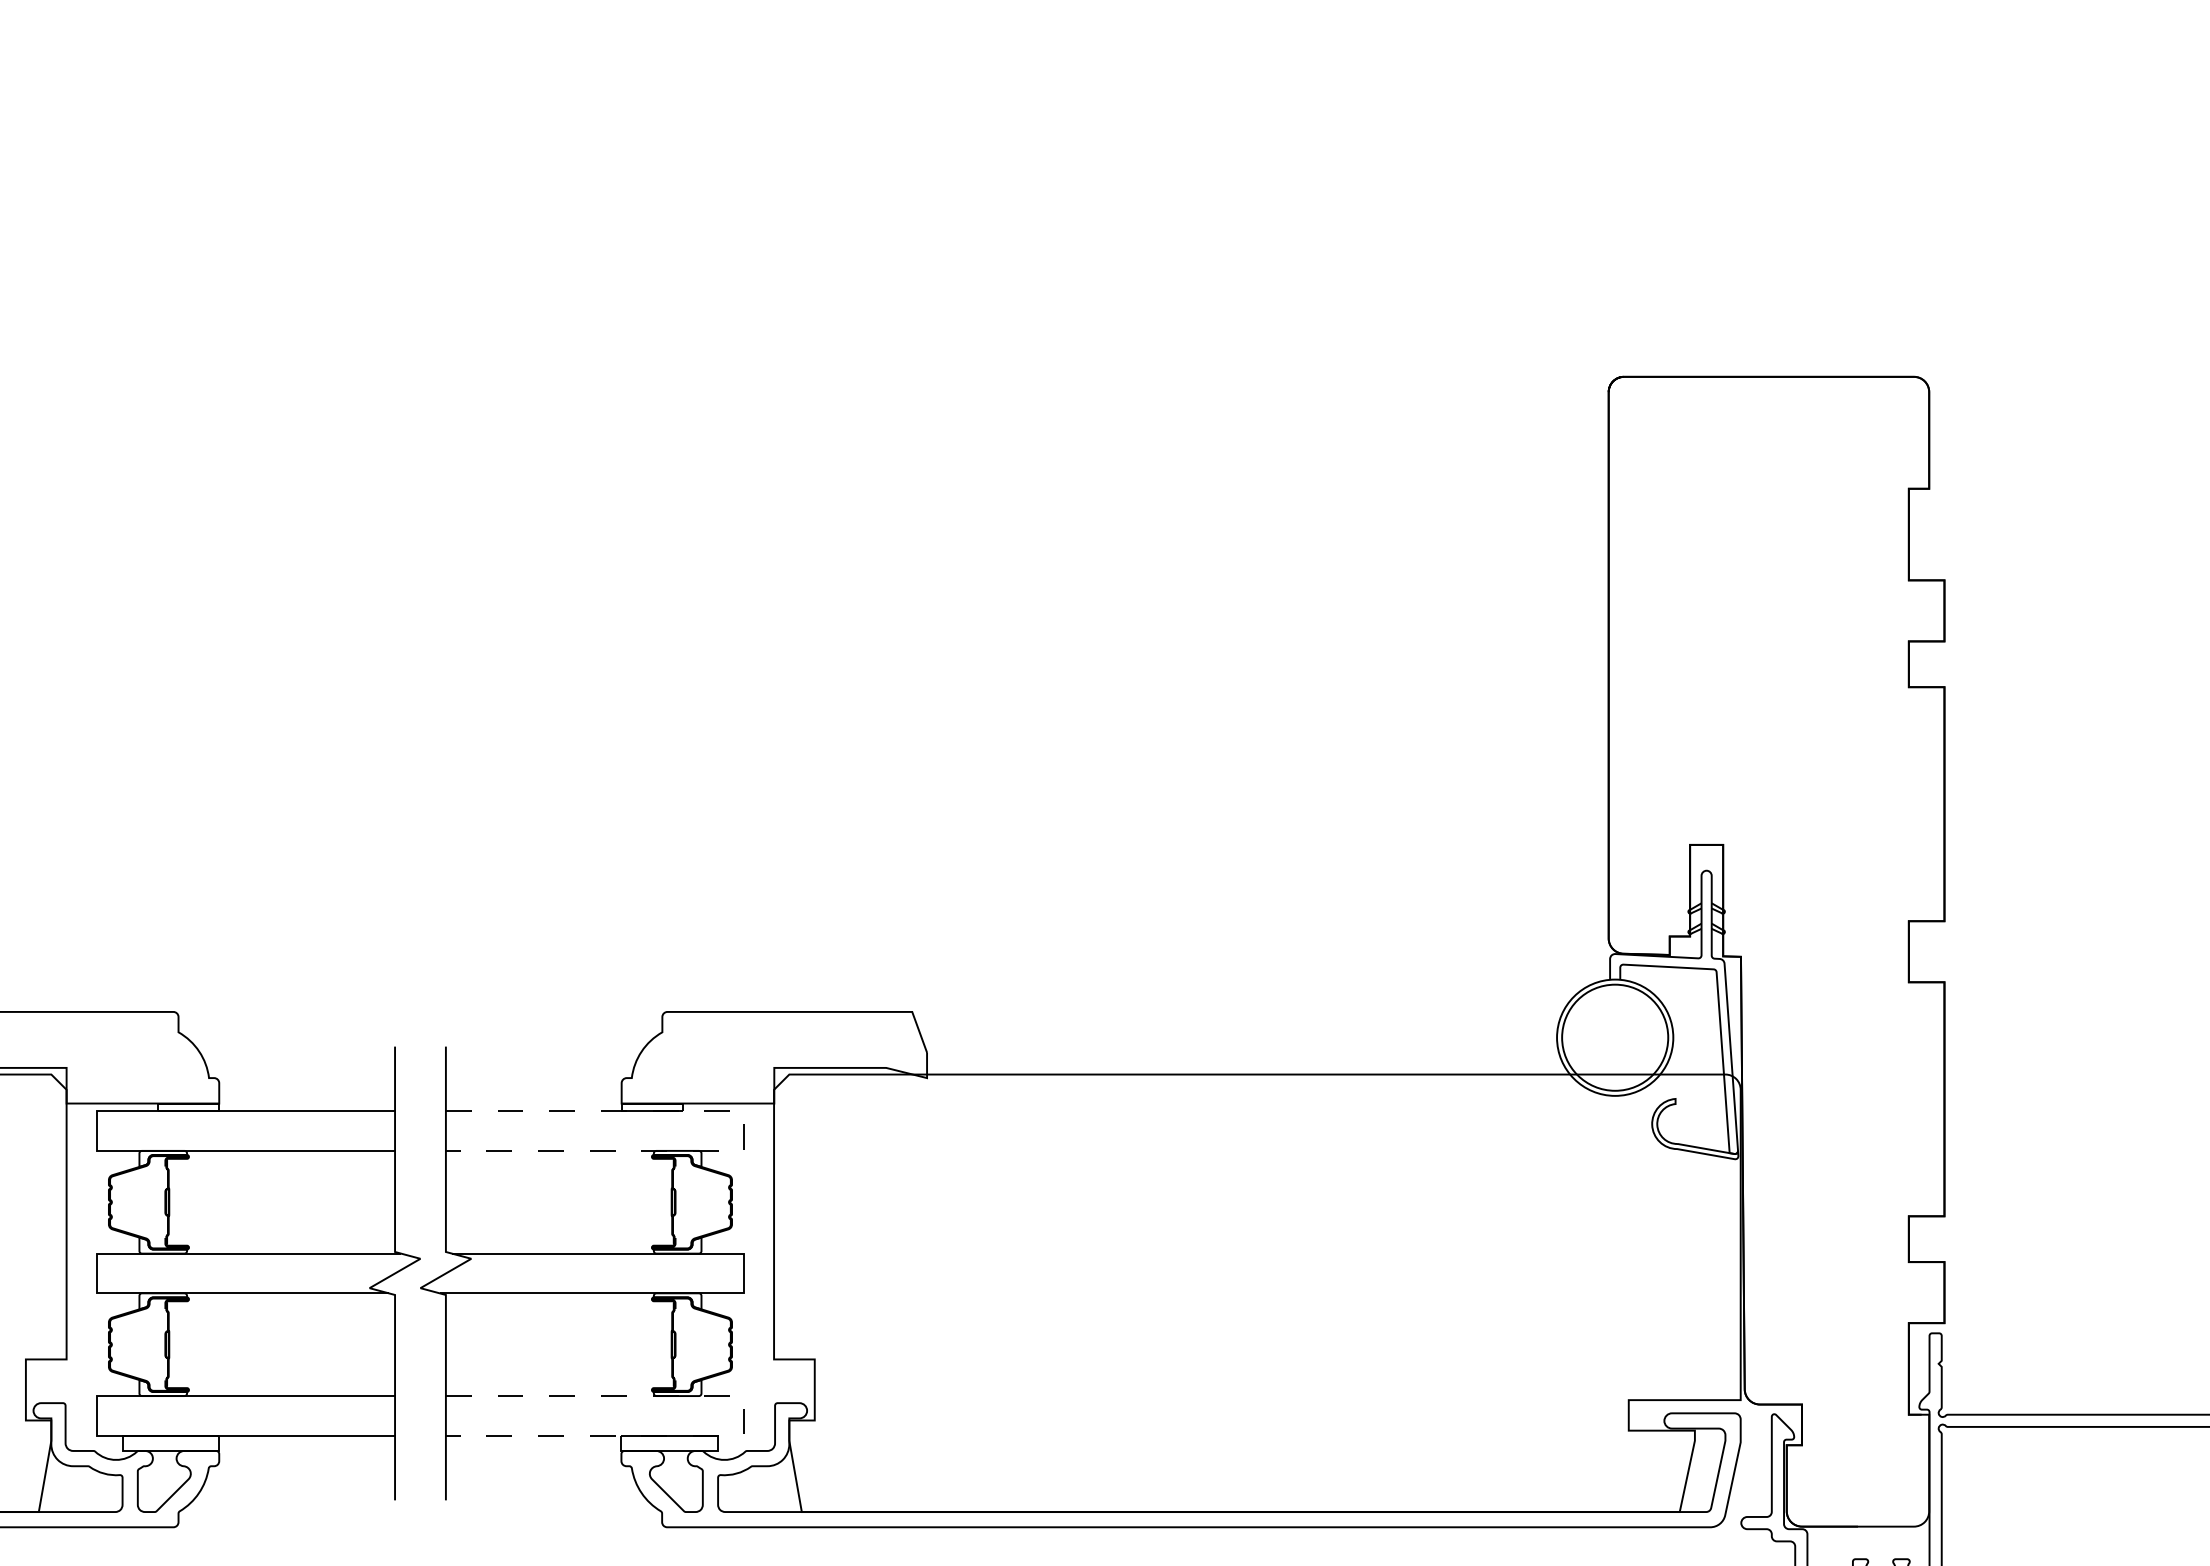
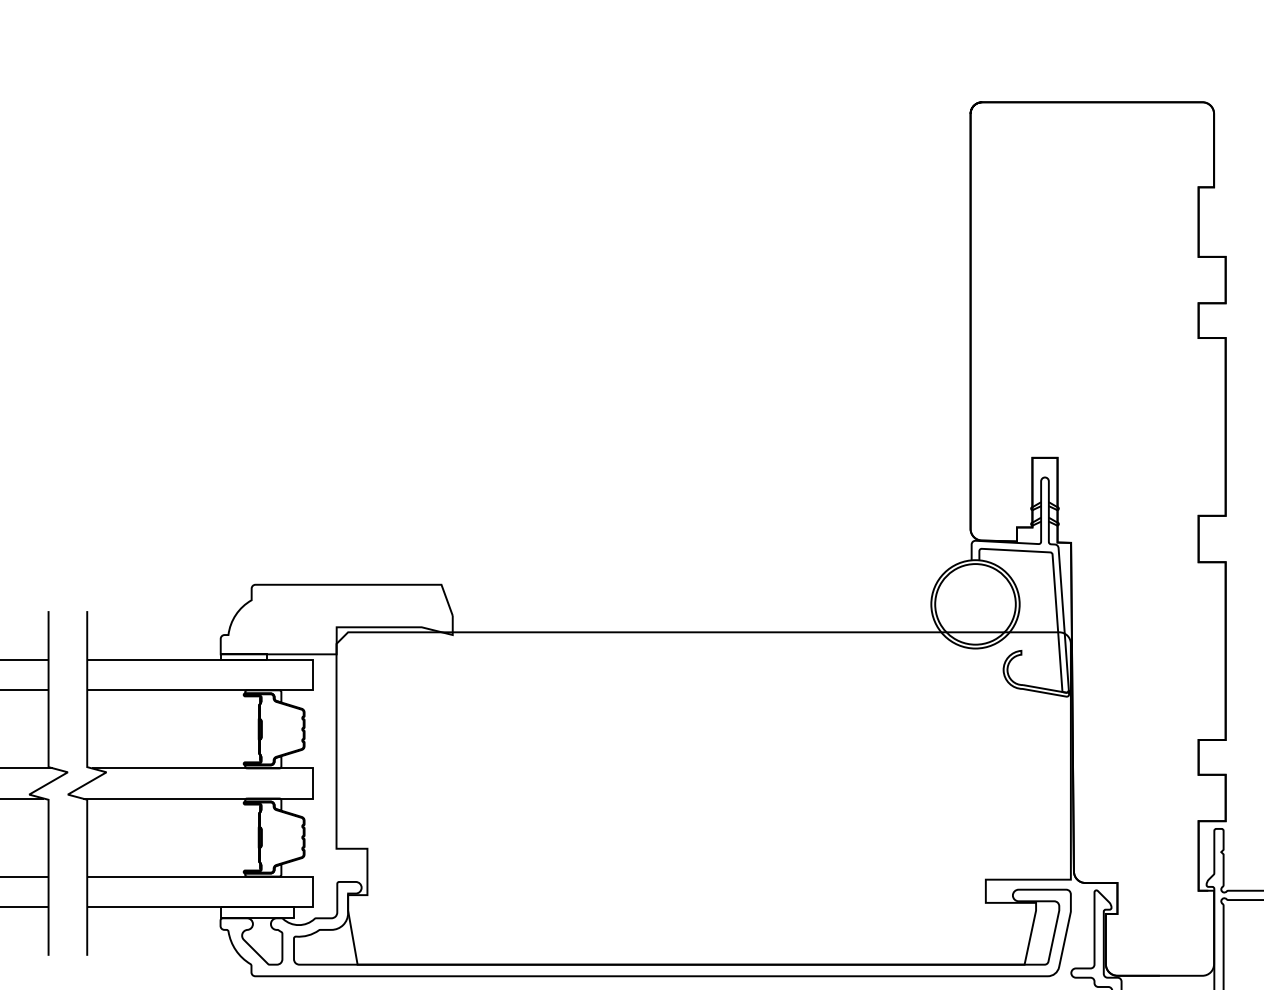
line: (743, 1131) -> (313, 675), dashed -> solid
line: (743, 1415) -> (313, 891), dashed -> solid

